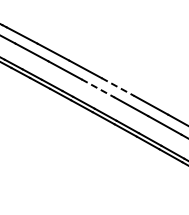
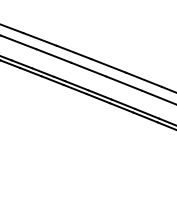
line: (118, 87) -> (109, 66), dashed -> solid
line: (98, 88) -> (89, 69), dashed -> solid

